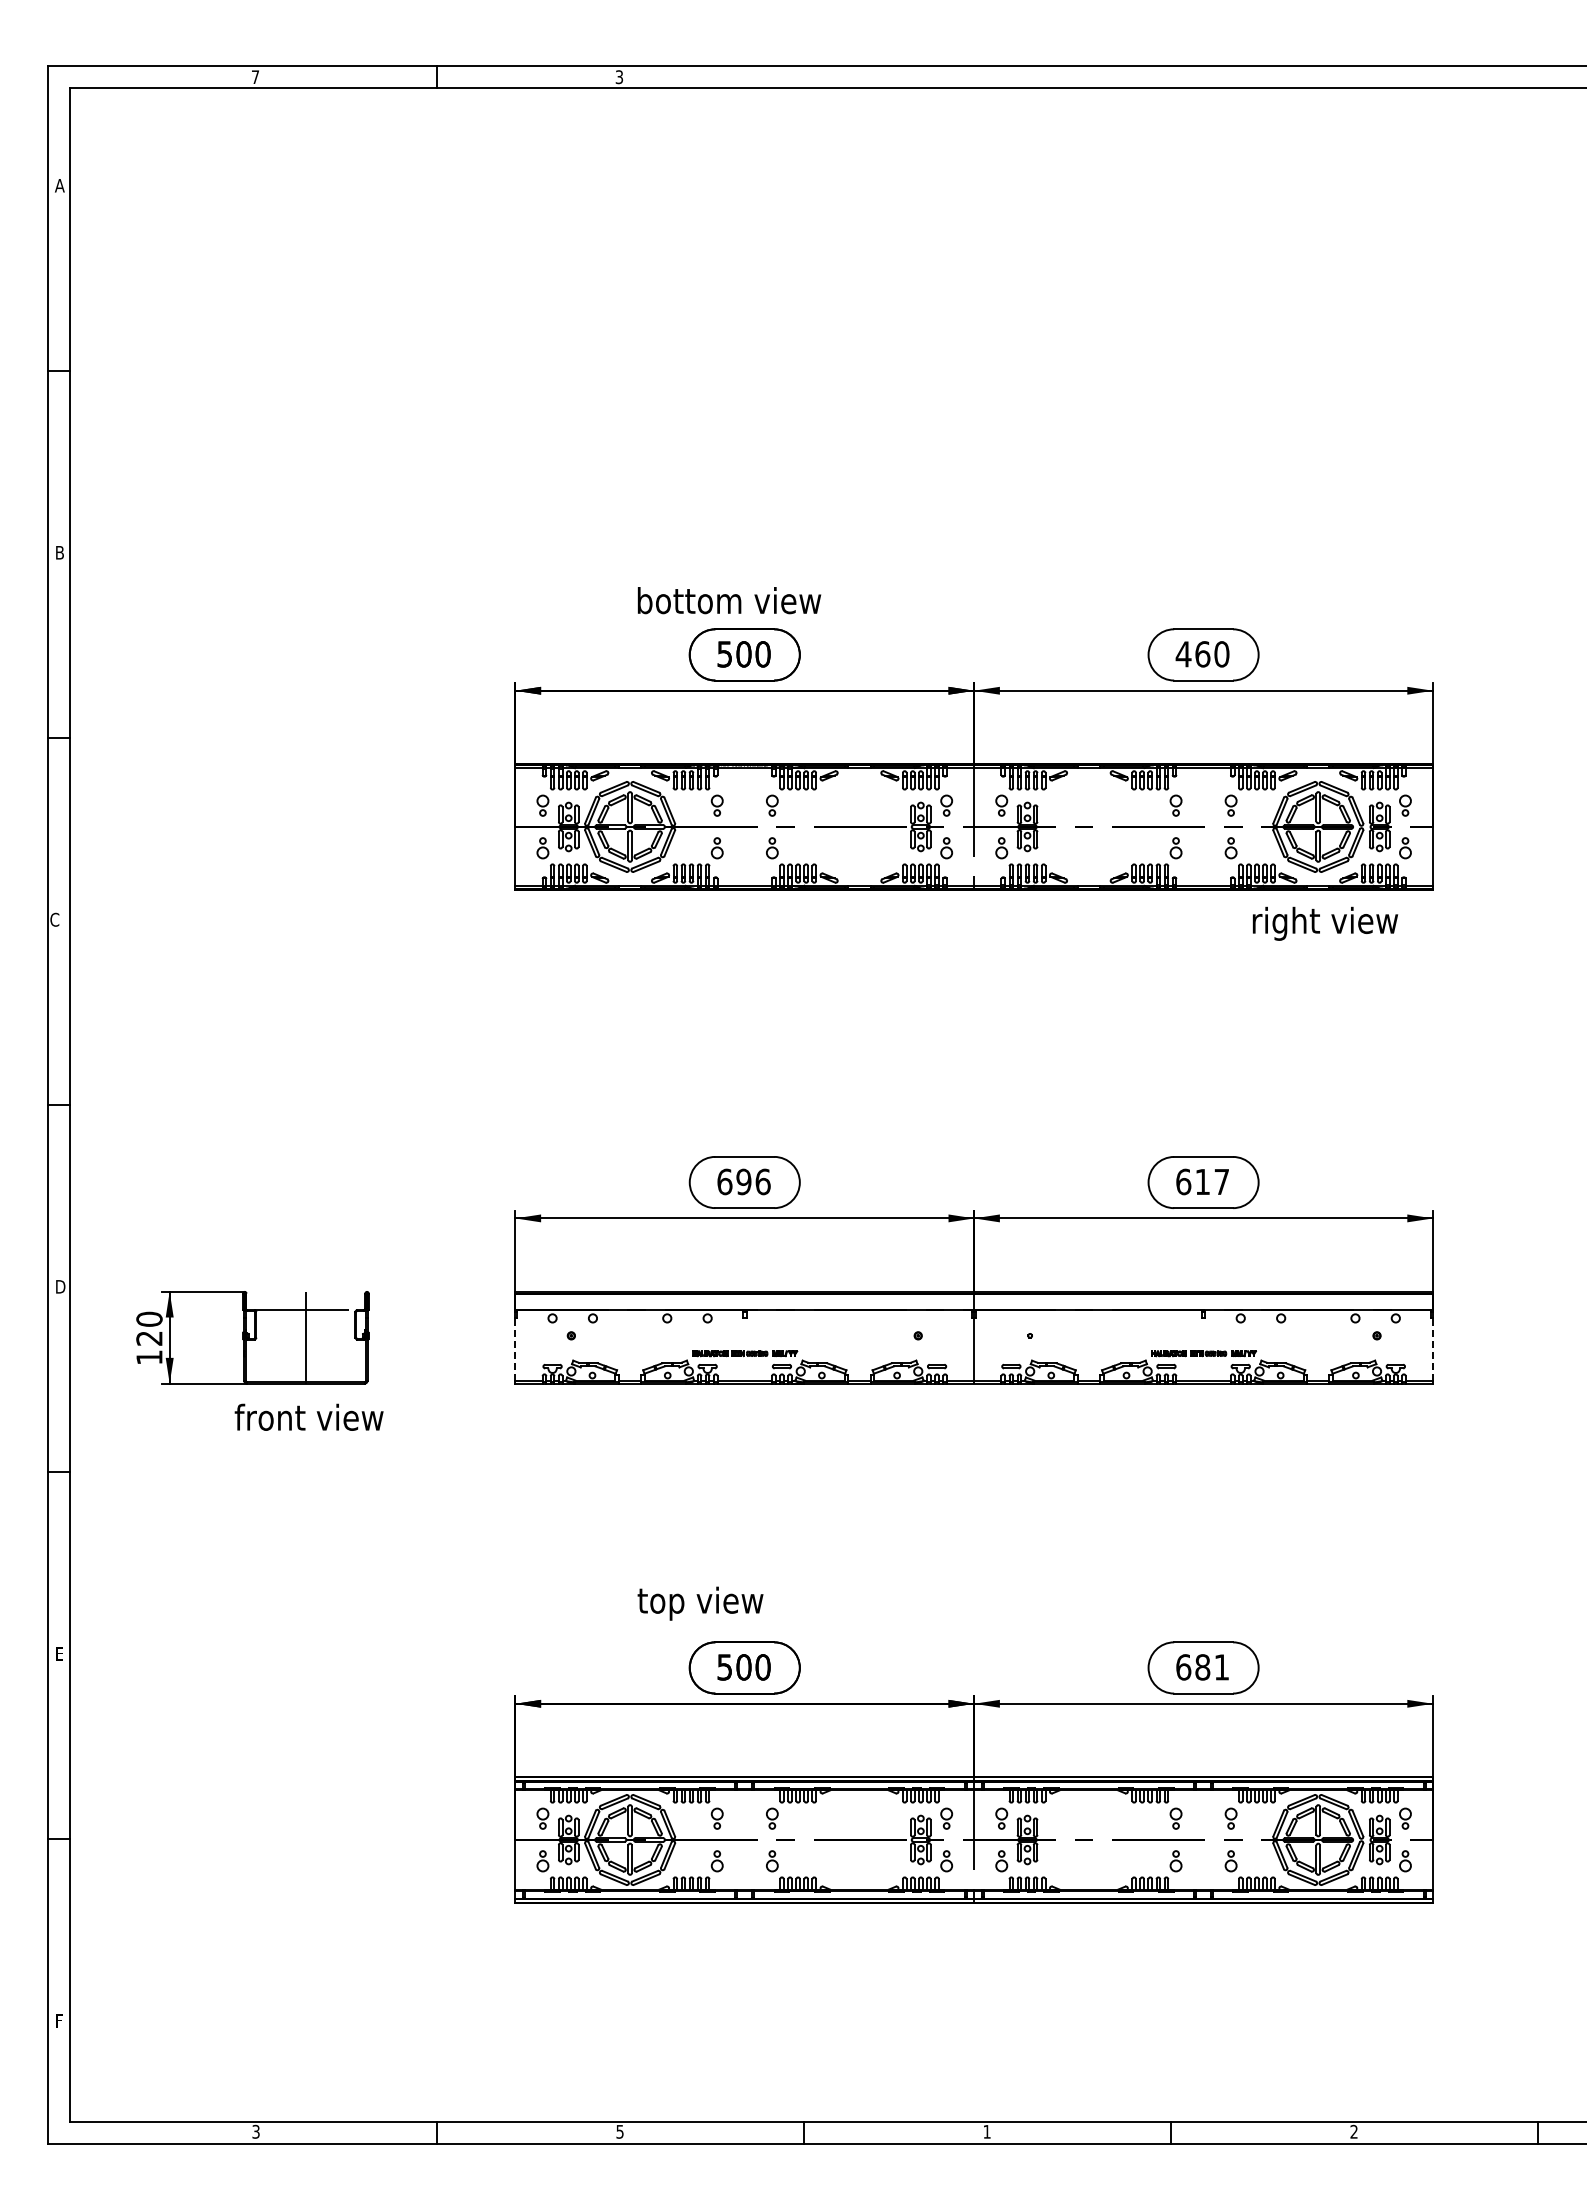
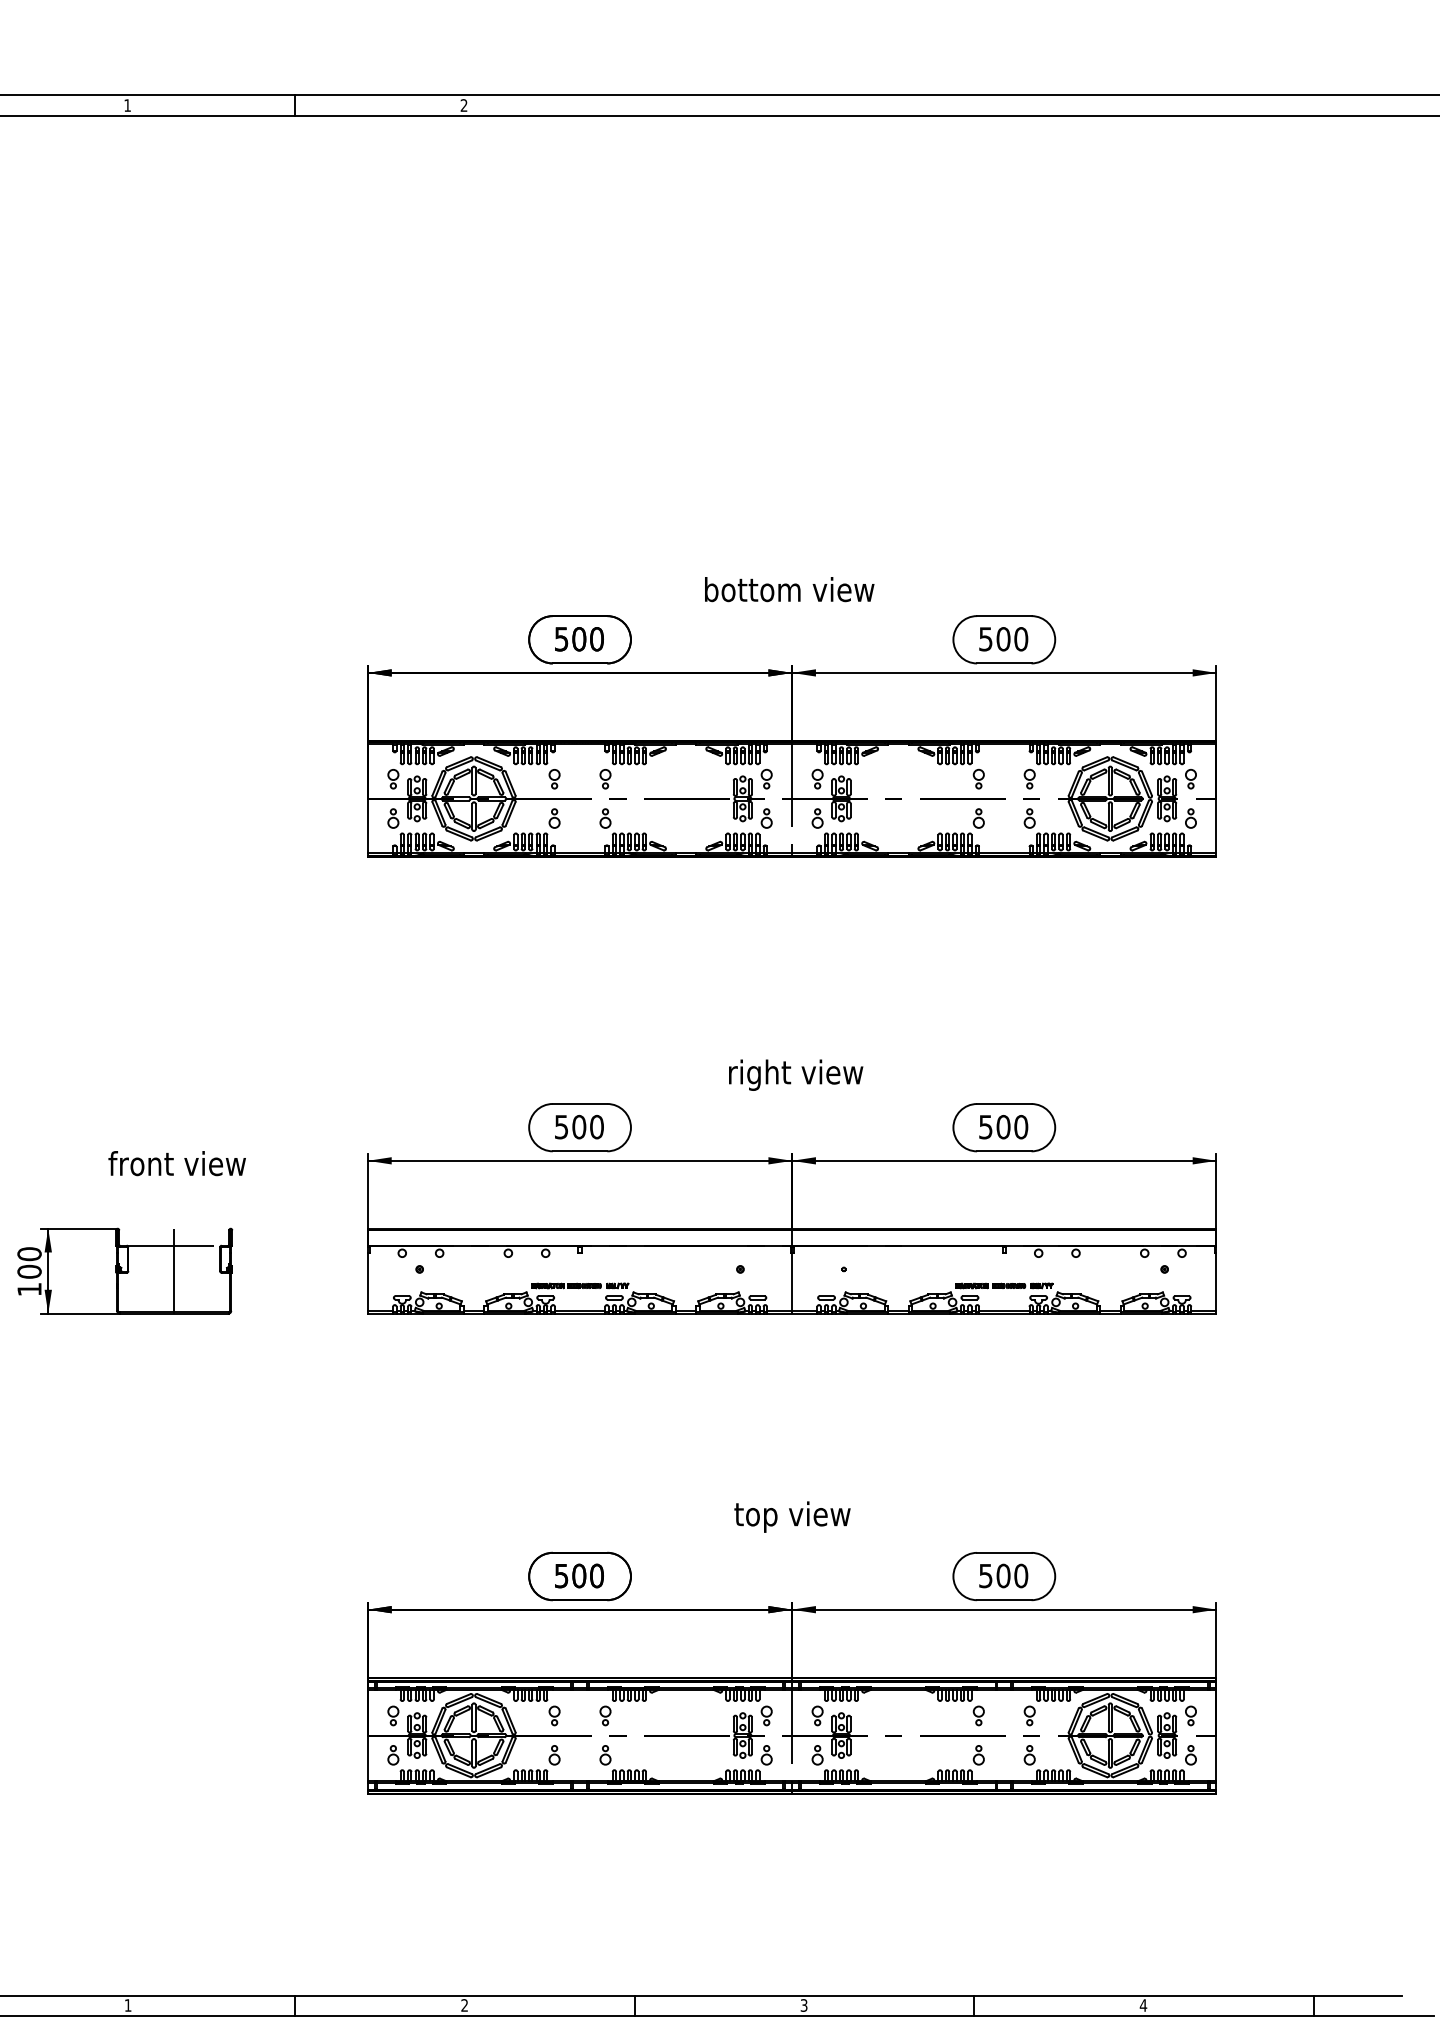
text: (255, 76) -> (127, 104), 7 -> 1
text: (619, 77) -> (464, 105), 3 -> 2
text: (729, 600) -> (789, 589), moved
text: (1192, 654) -> (994, 639), 460 -> 500
text: (1325, 923) -> (796, 1074), moved
text: (743, 1181) -> (578, 1126), 696 -> 500
text: (1202, 1181) -> (1003, 1126), 617 -> 500
text: (149, 1338) -> (29, 1271), 120 -> 100
line: (515, 1349) -> (368, 1282), dashed -> solid
line: (1433, 1349) -> (1216, 1282), dashed -> solid
text: (308, 1416) -> (176, 1162), moved
text: (700, 1603) -> (792, 1516), moved
text: (1202, 1667) -> (1003, 1576), 681 -> 500
text: (255, 2131) -> (127, 2005), 3 -> 1
text: (619, 2131) -> (464, 2005), 5 -> 2
text: (986, 2131) -> (803, 2005), 1 -> 3
text: (1354, 2131) -> (1143, 2005), 2 -> 4

